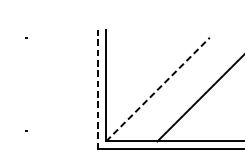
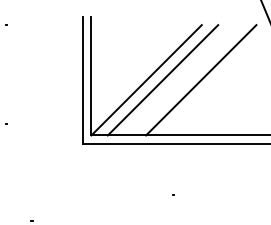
line: (98, 88) -> (83, 79), dashed -> solid
line: (157, 88) -> (146, 79), dashed -> solid
line: (172, 89) -> (162, 80), added

